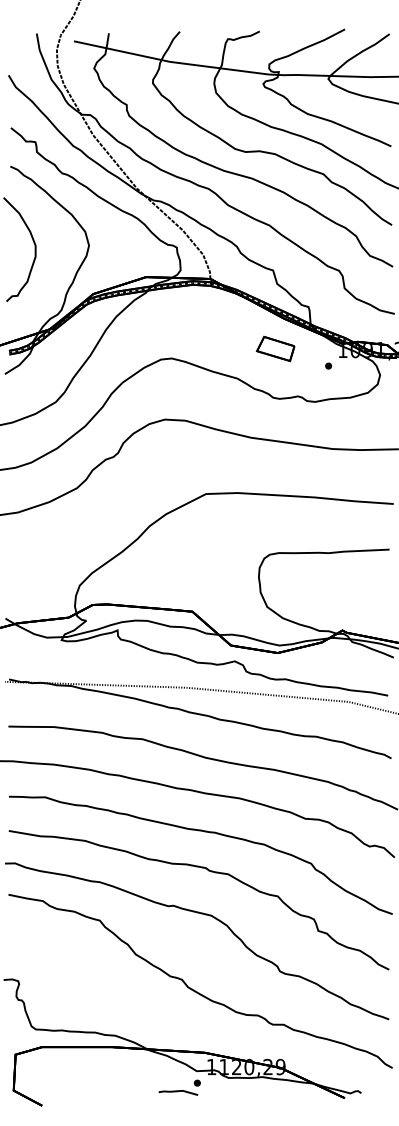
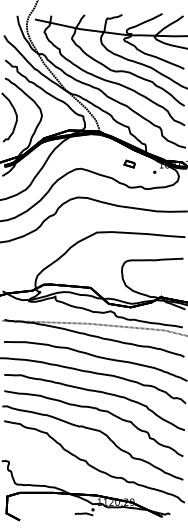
part: (274, 347) -> (129, 163), size x0.6

